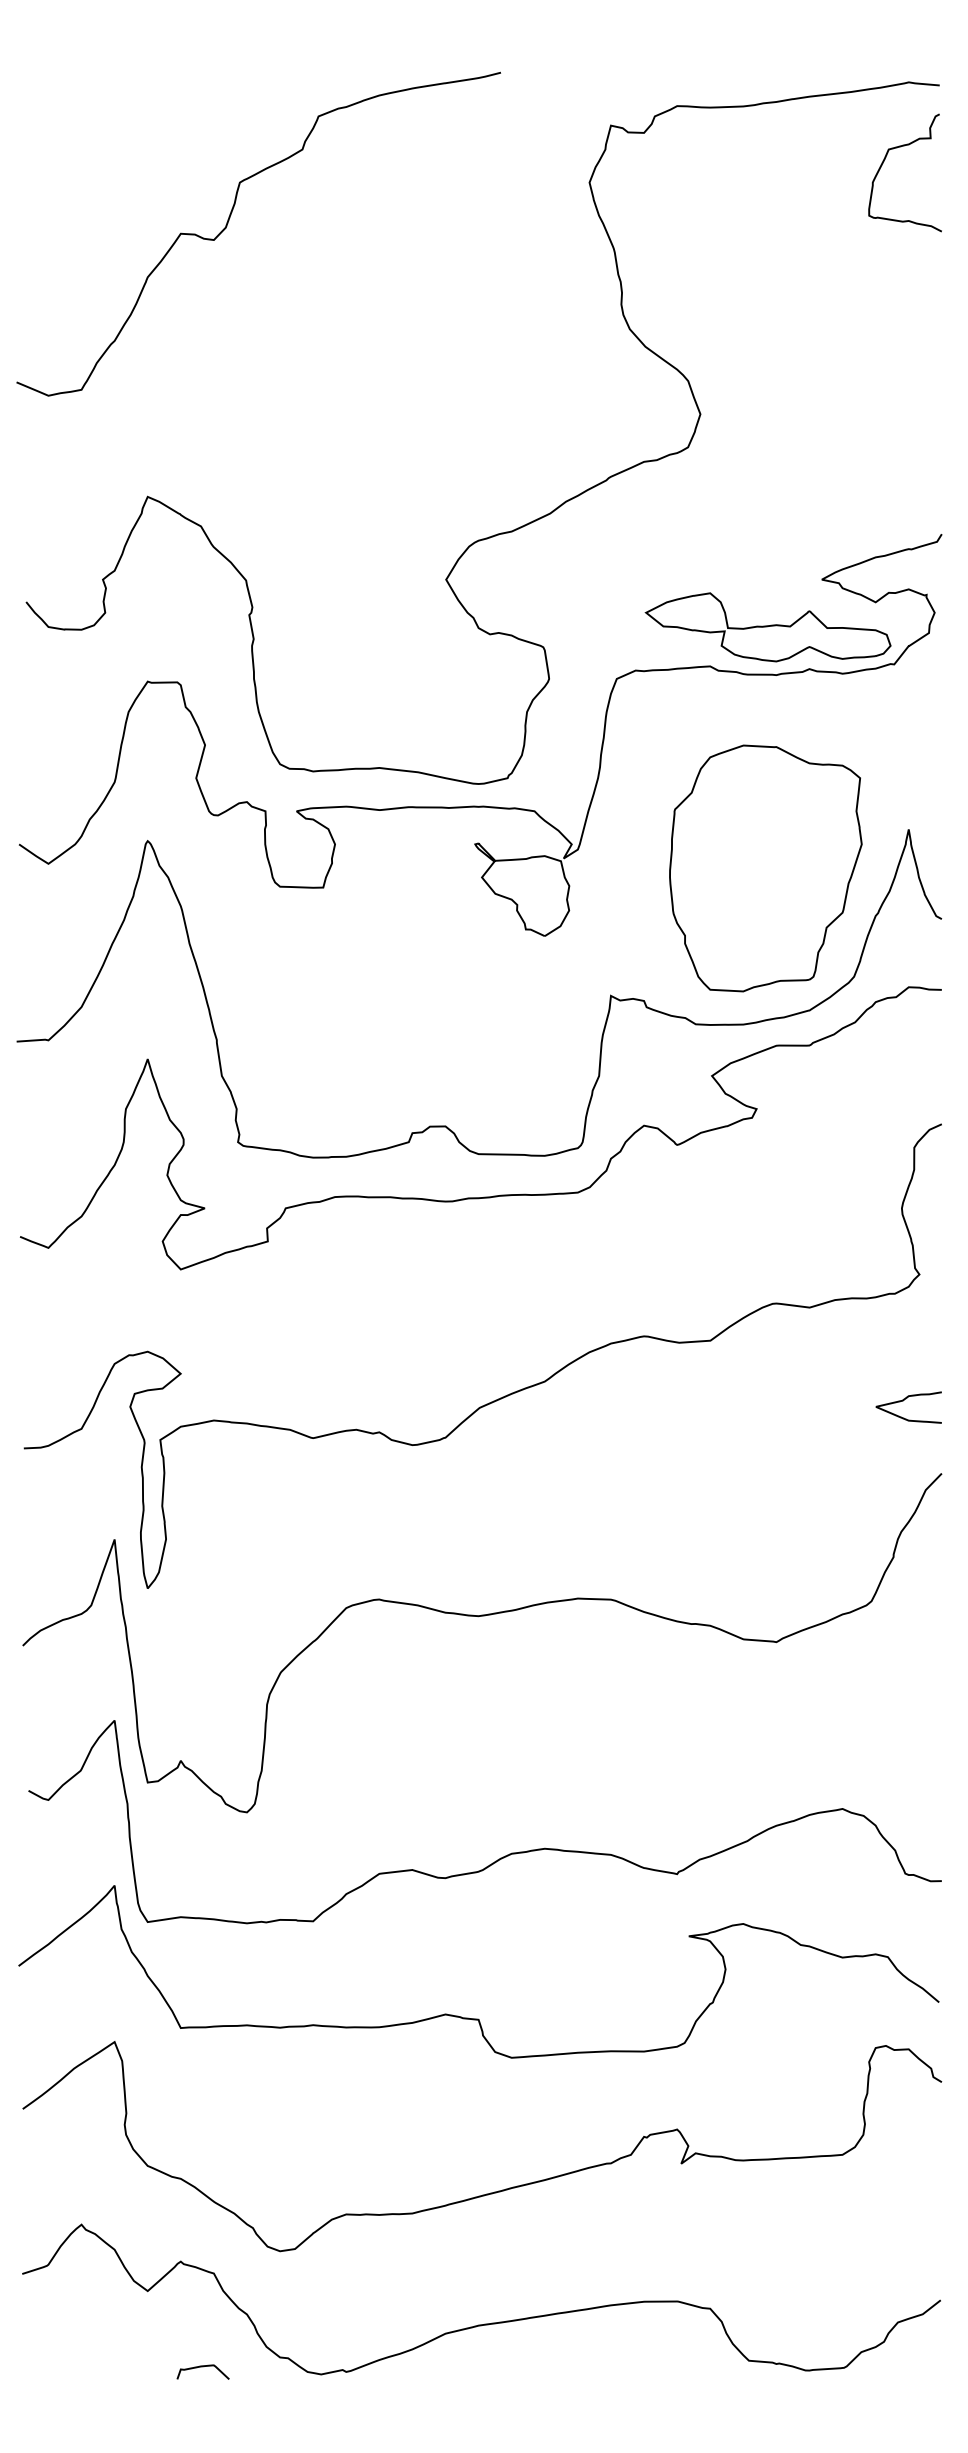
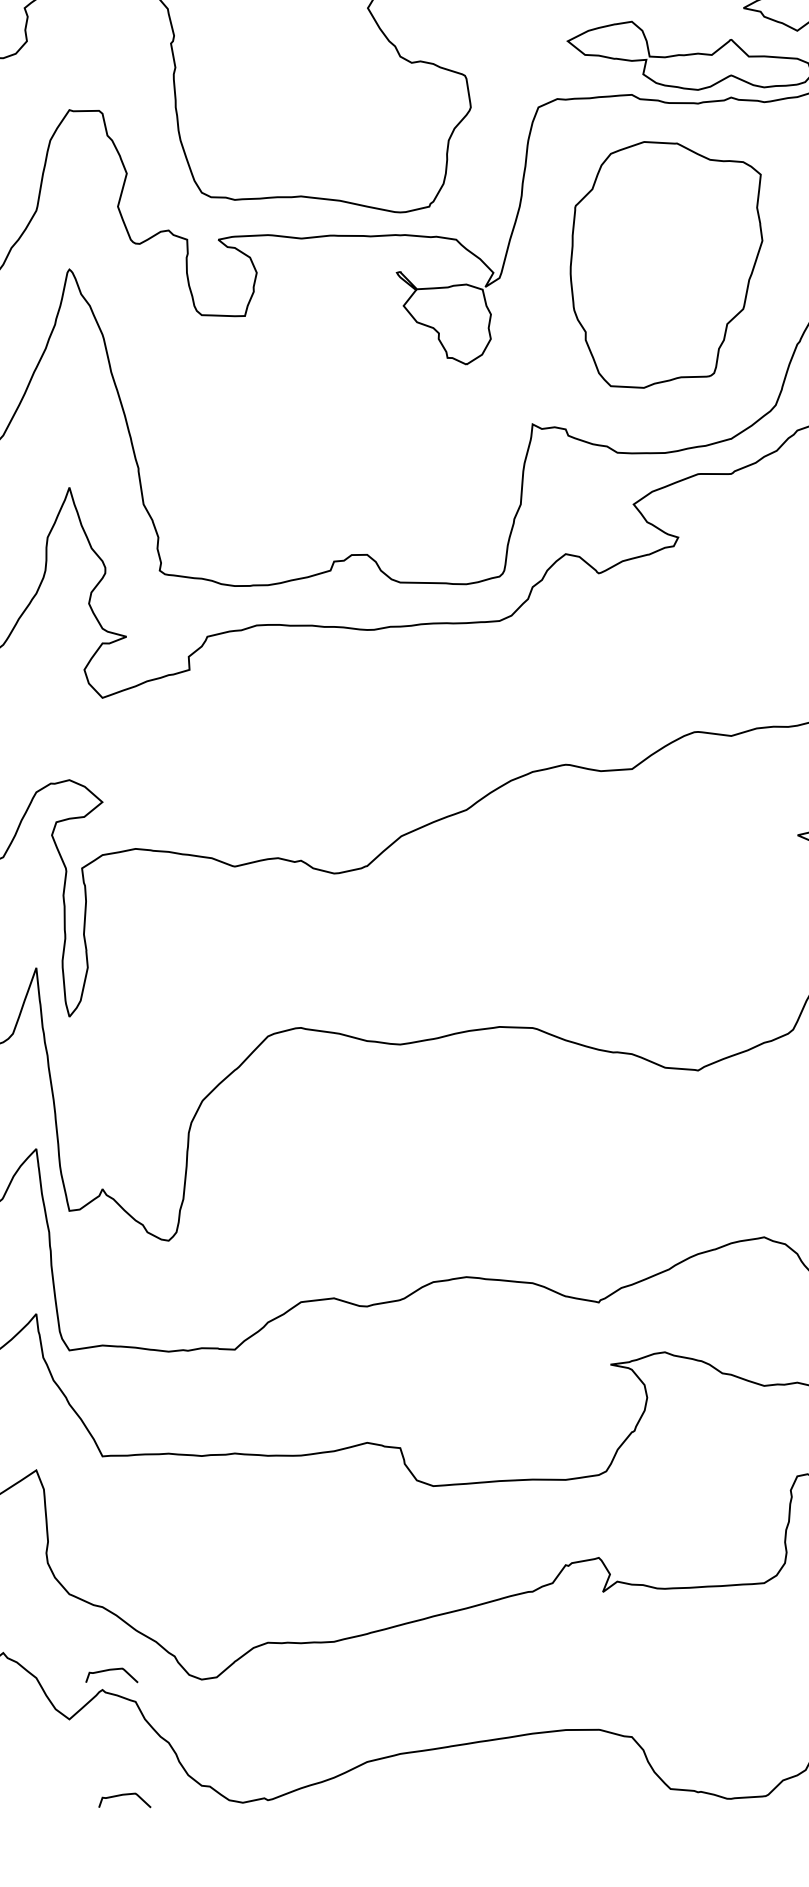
part: (765, 868) -> (666, 264), moved
curve: (189, 2242) -> (111, 1670), added

